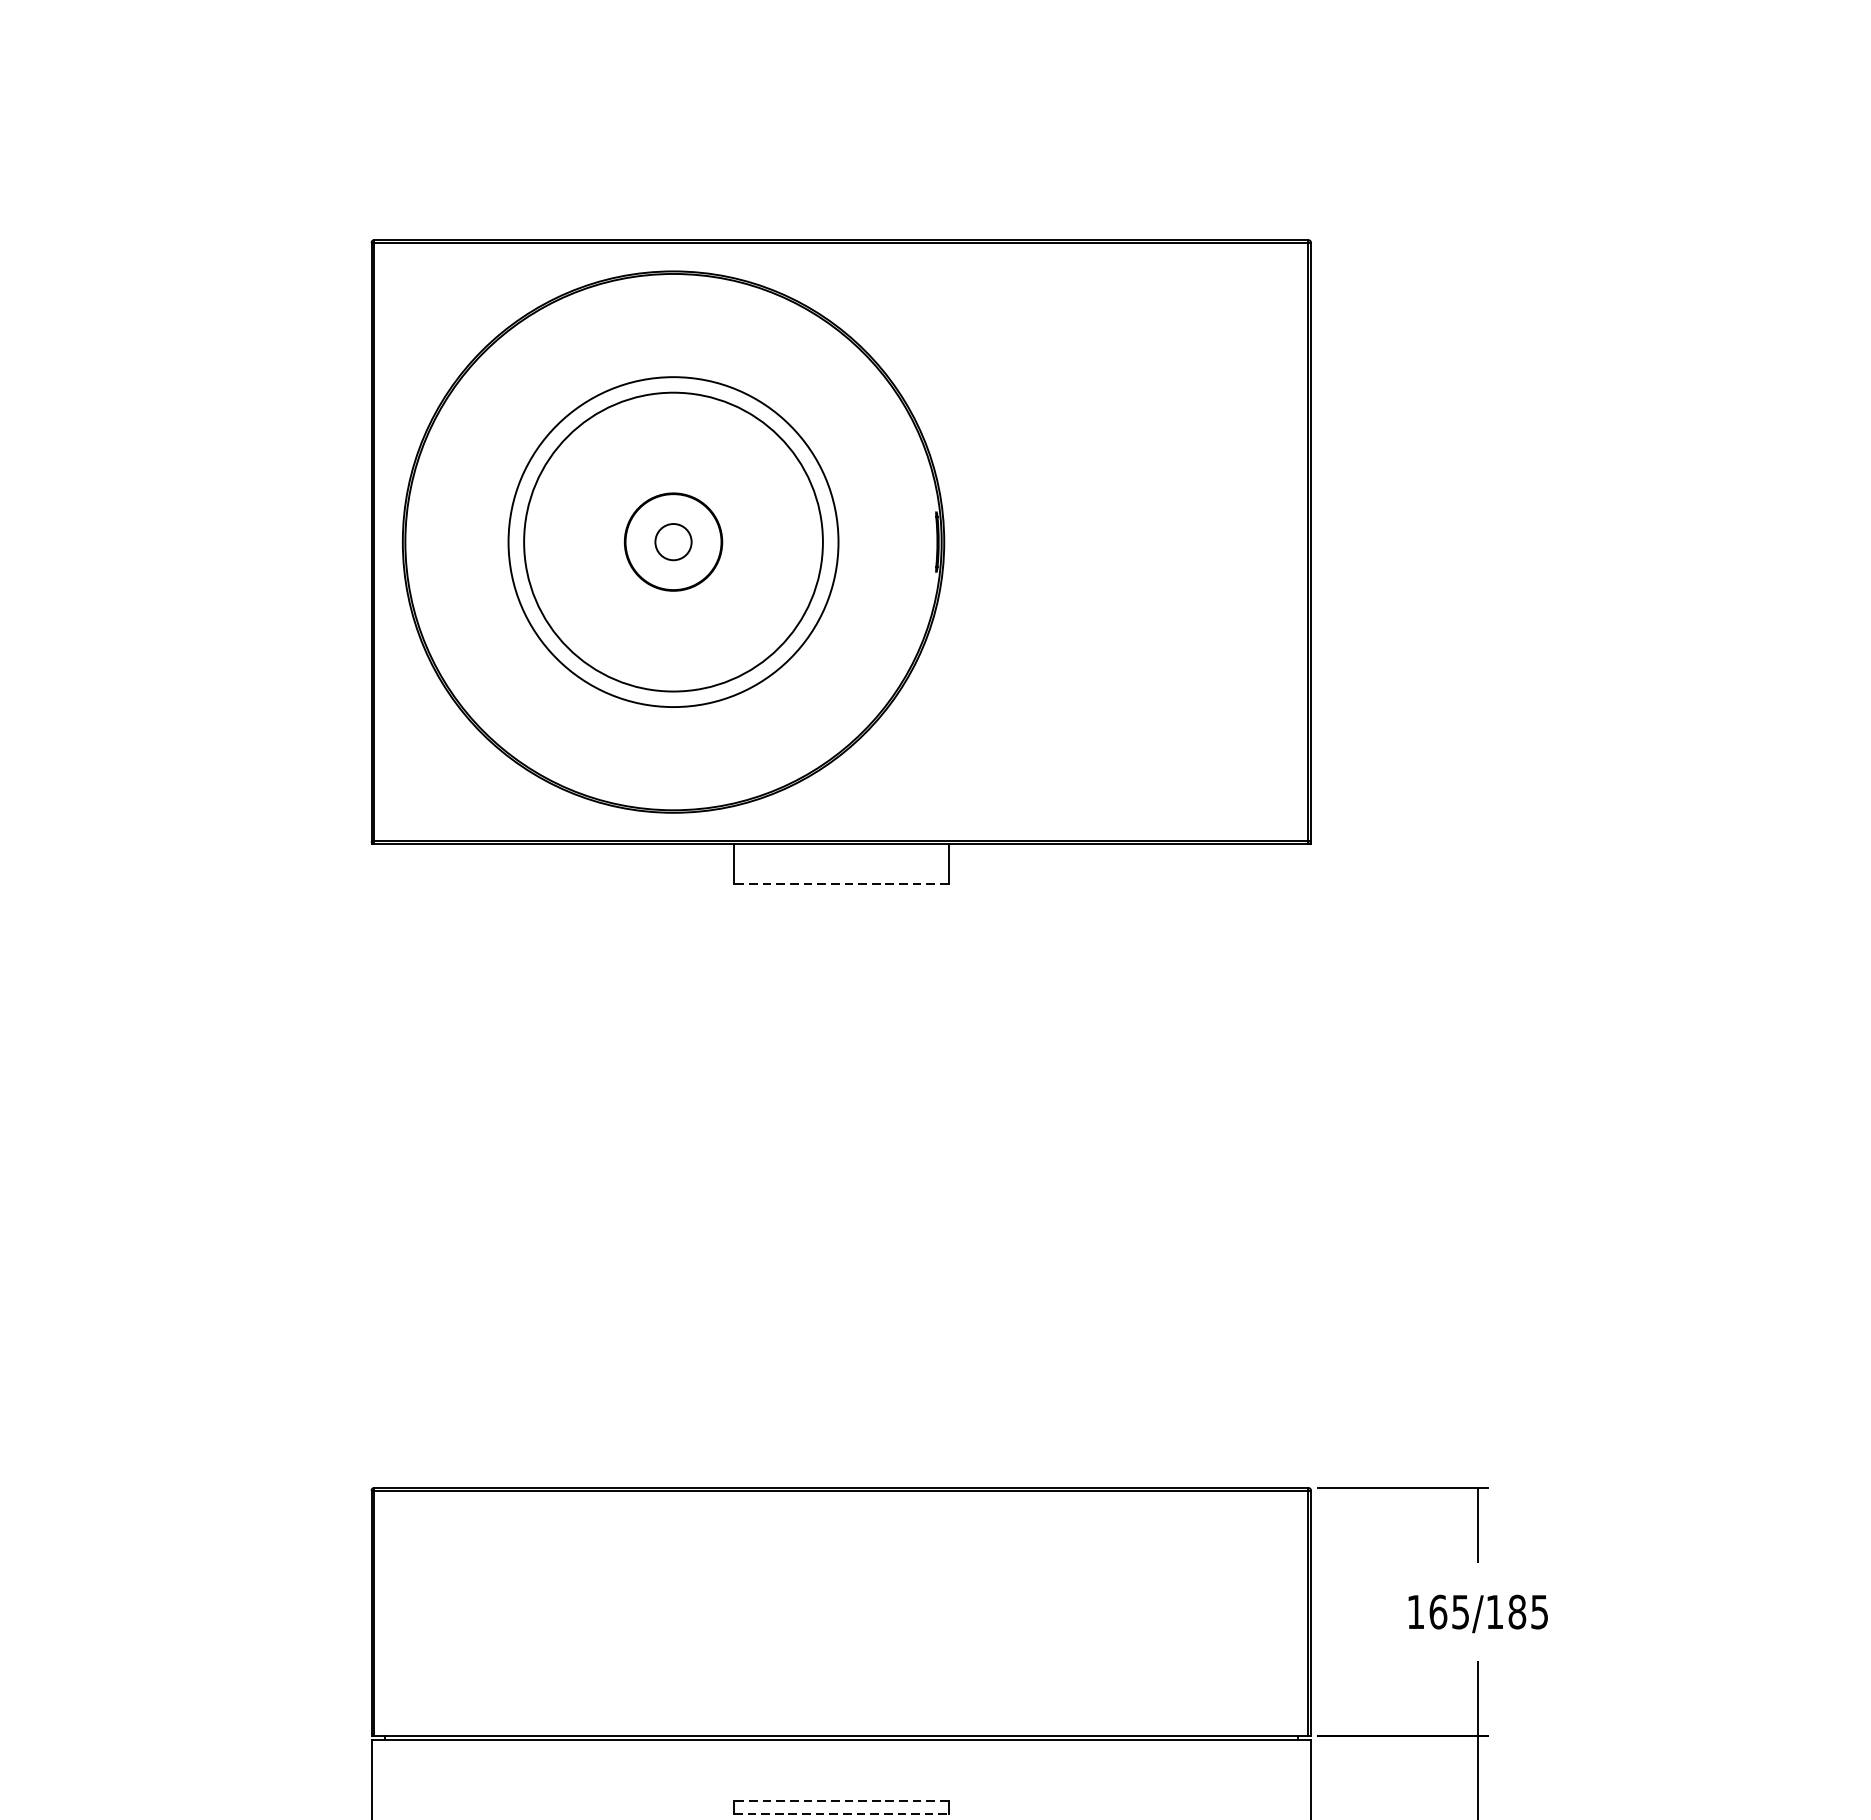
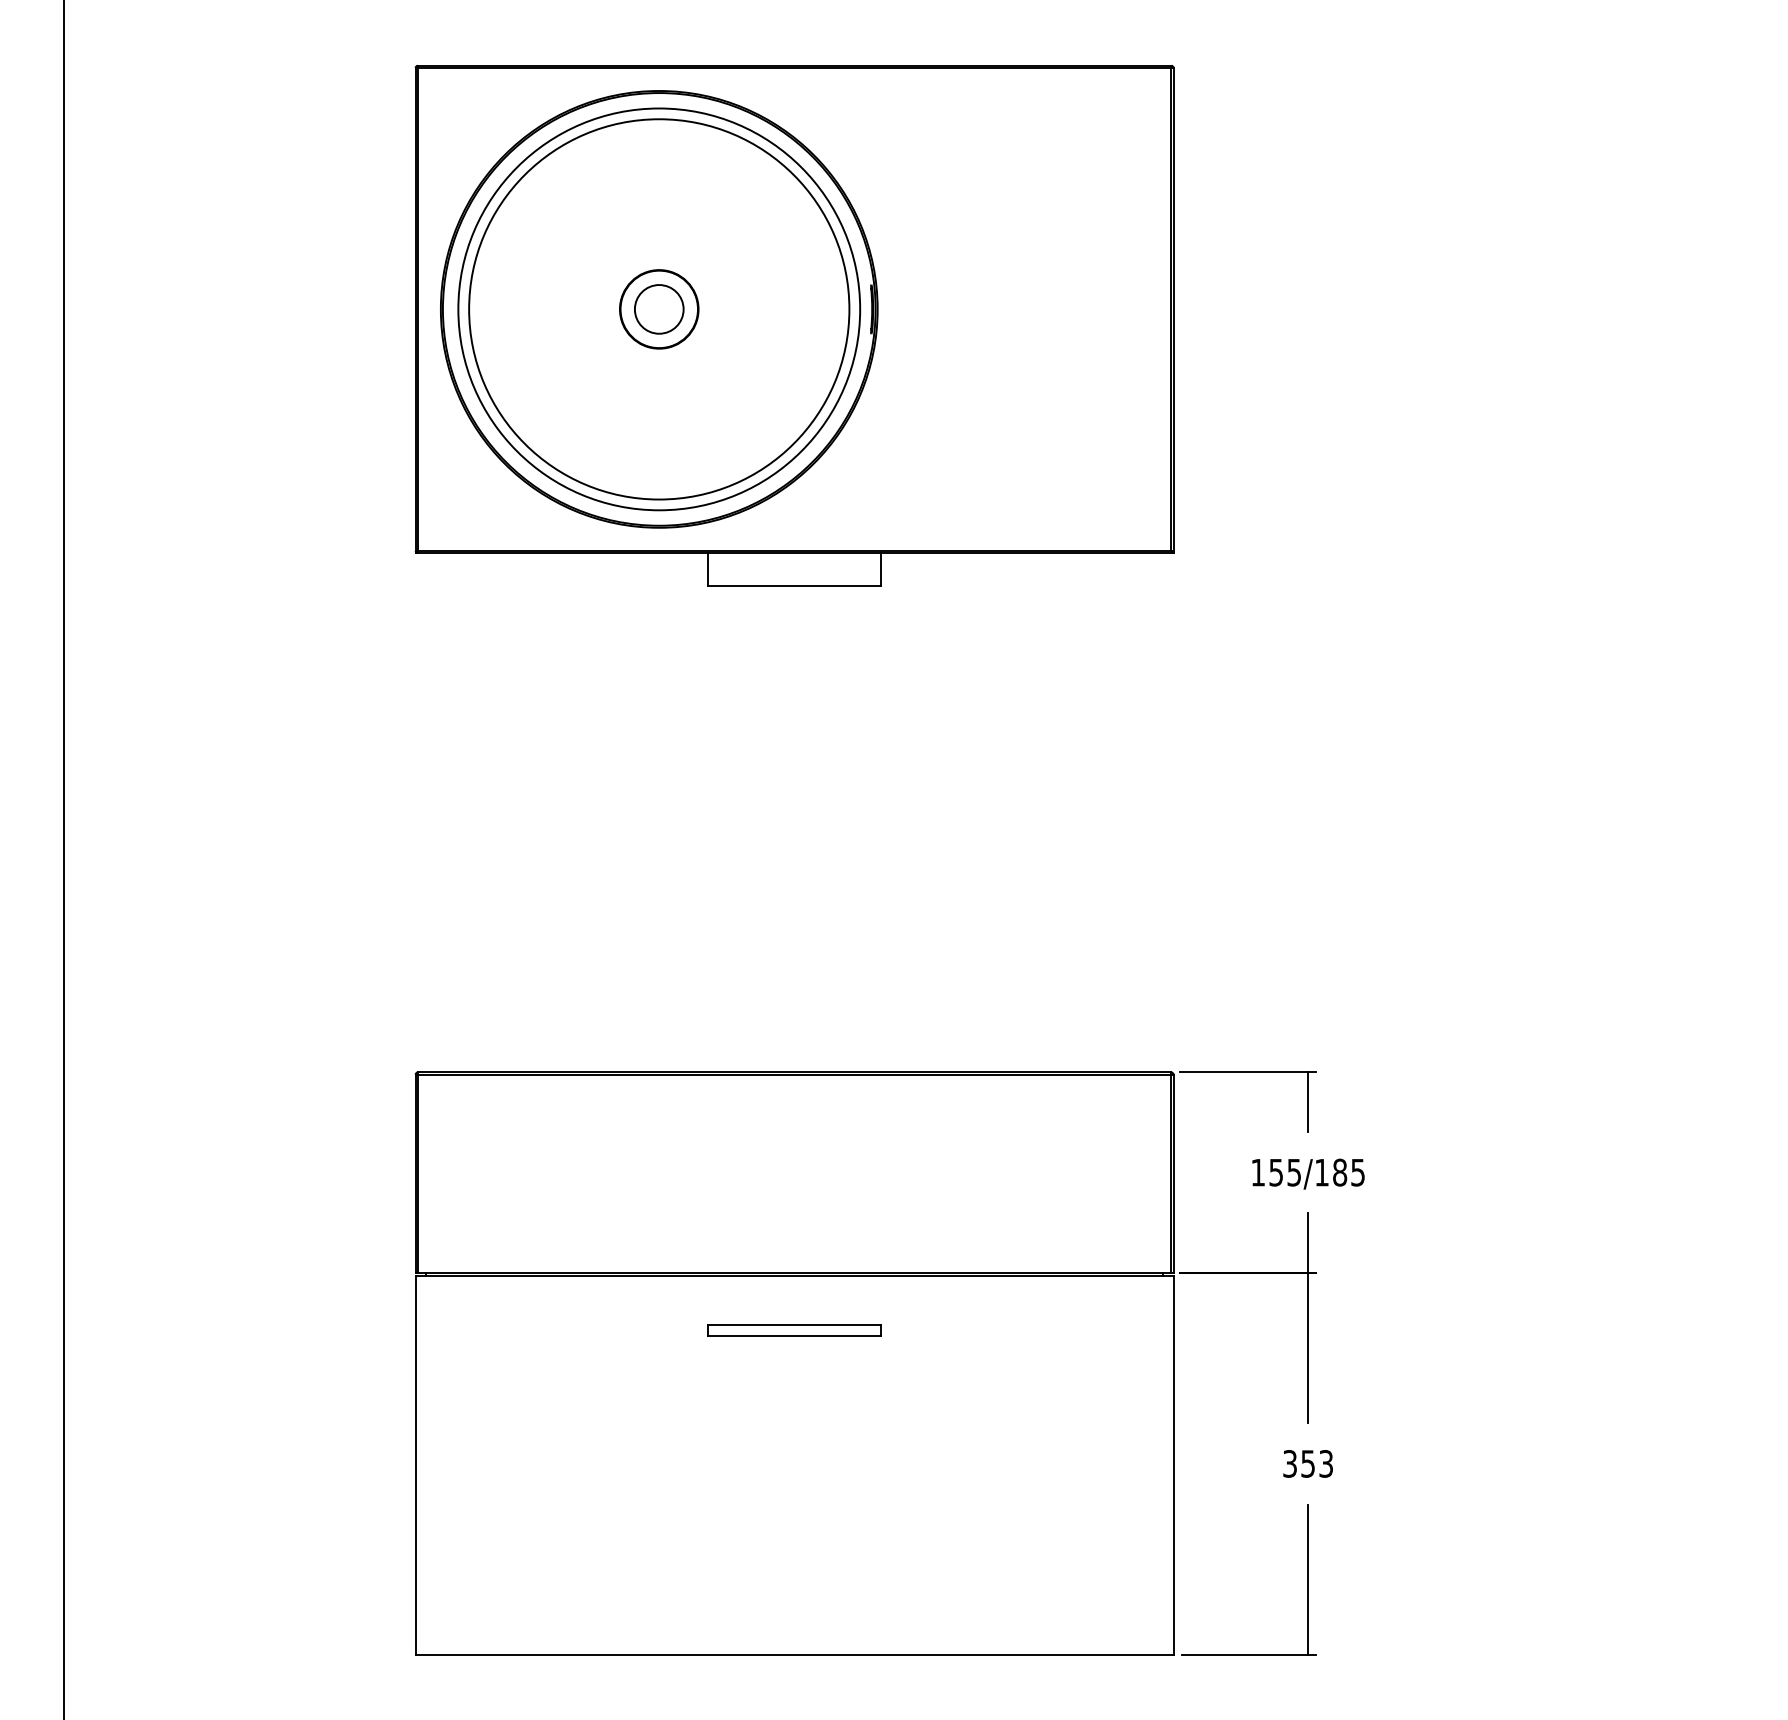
circle: (672, 542) -> (658, 309), size x1.67
circle: (673, 542) -> (659, 309), size x1.43
circle: (673, 542) -> (659, 309), size x1.67
line: (841, 884) -> (794, 585), dashed -> solid
text: (1438, 1611) -> (1276, 1172), 165/185 -> 155/185
line: (841, 1800) -> (794, 1324), dashed -> solid
line: (841, 1813) -> (794, 1335), dashed -> solid

